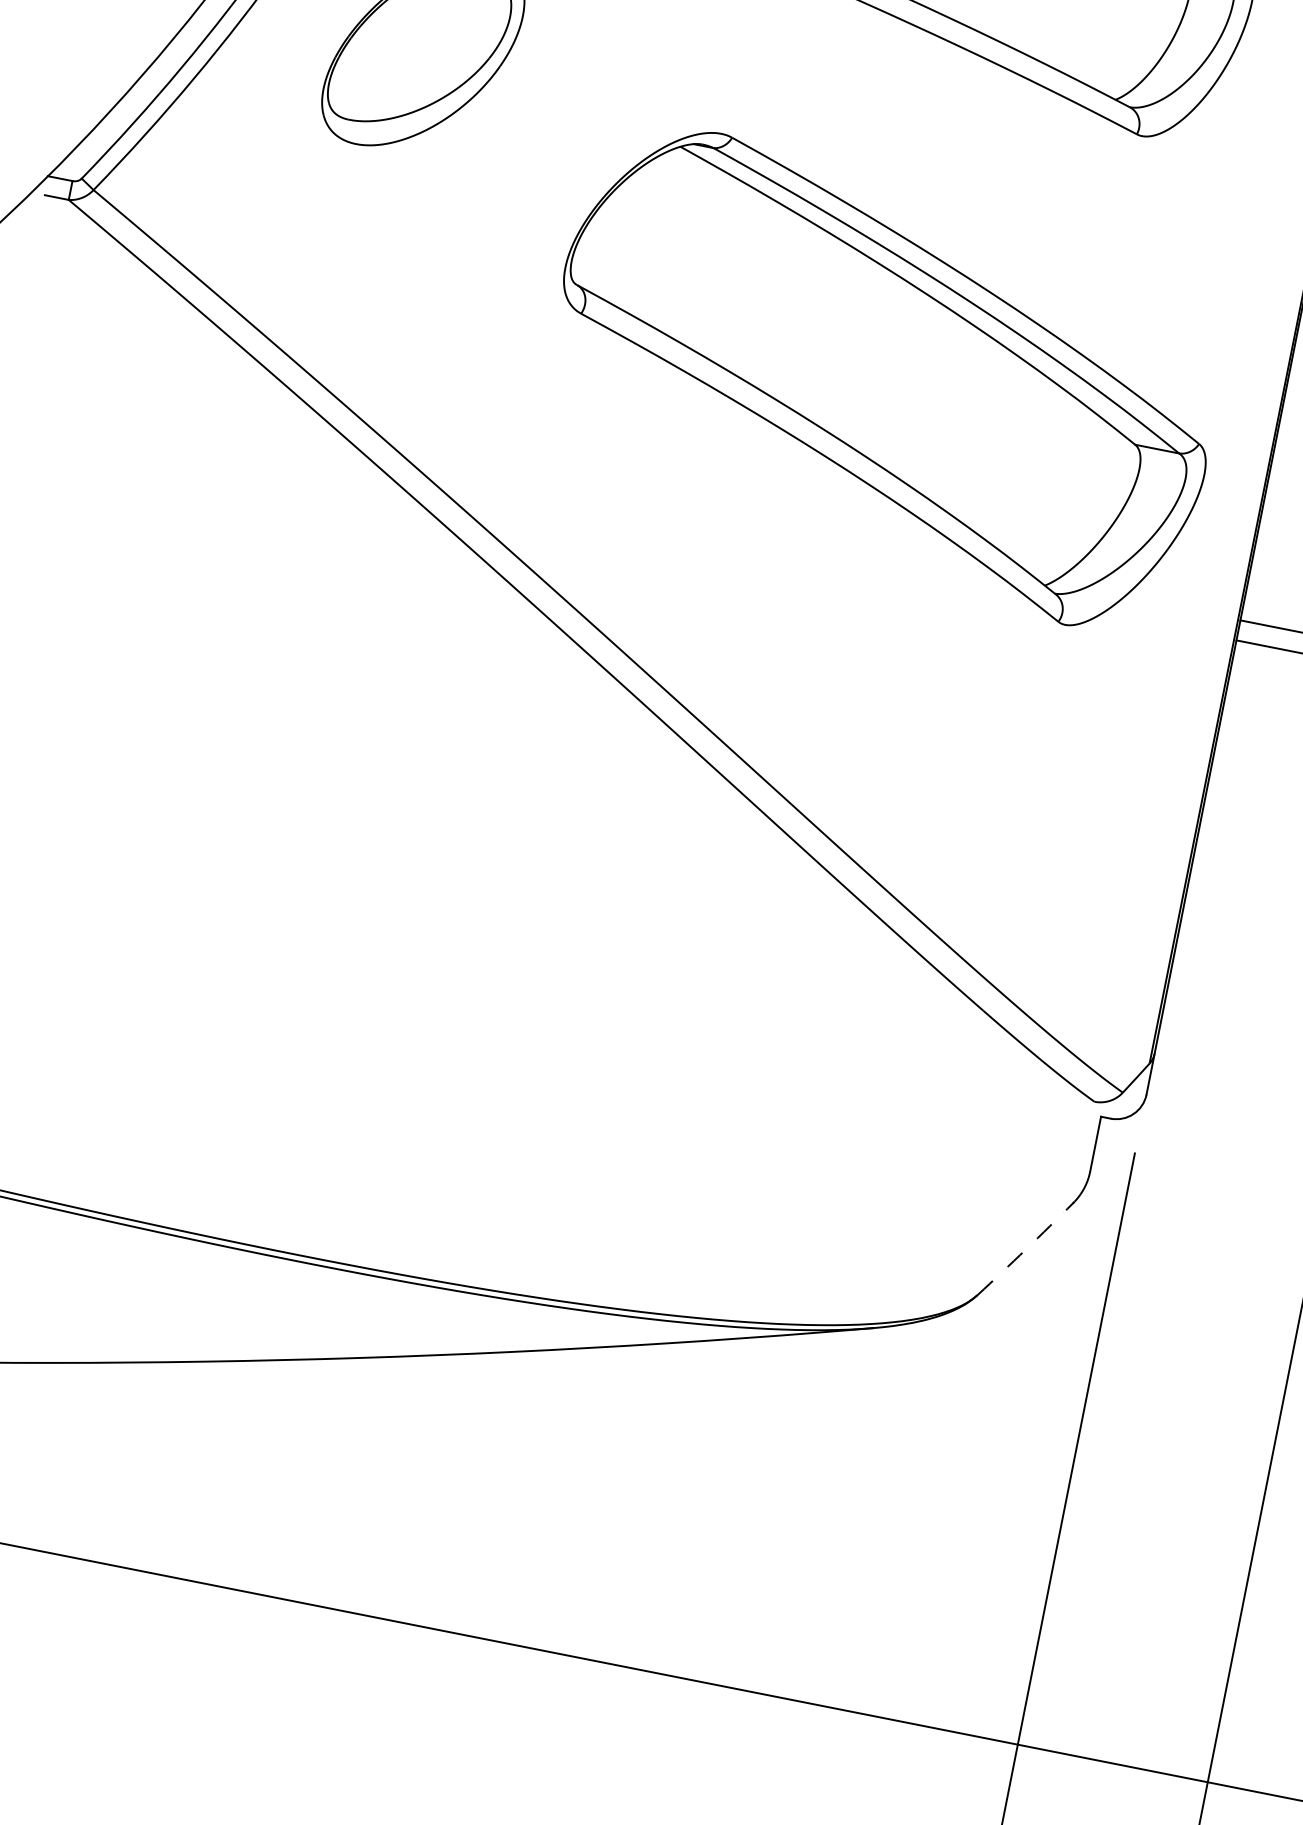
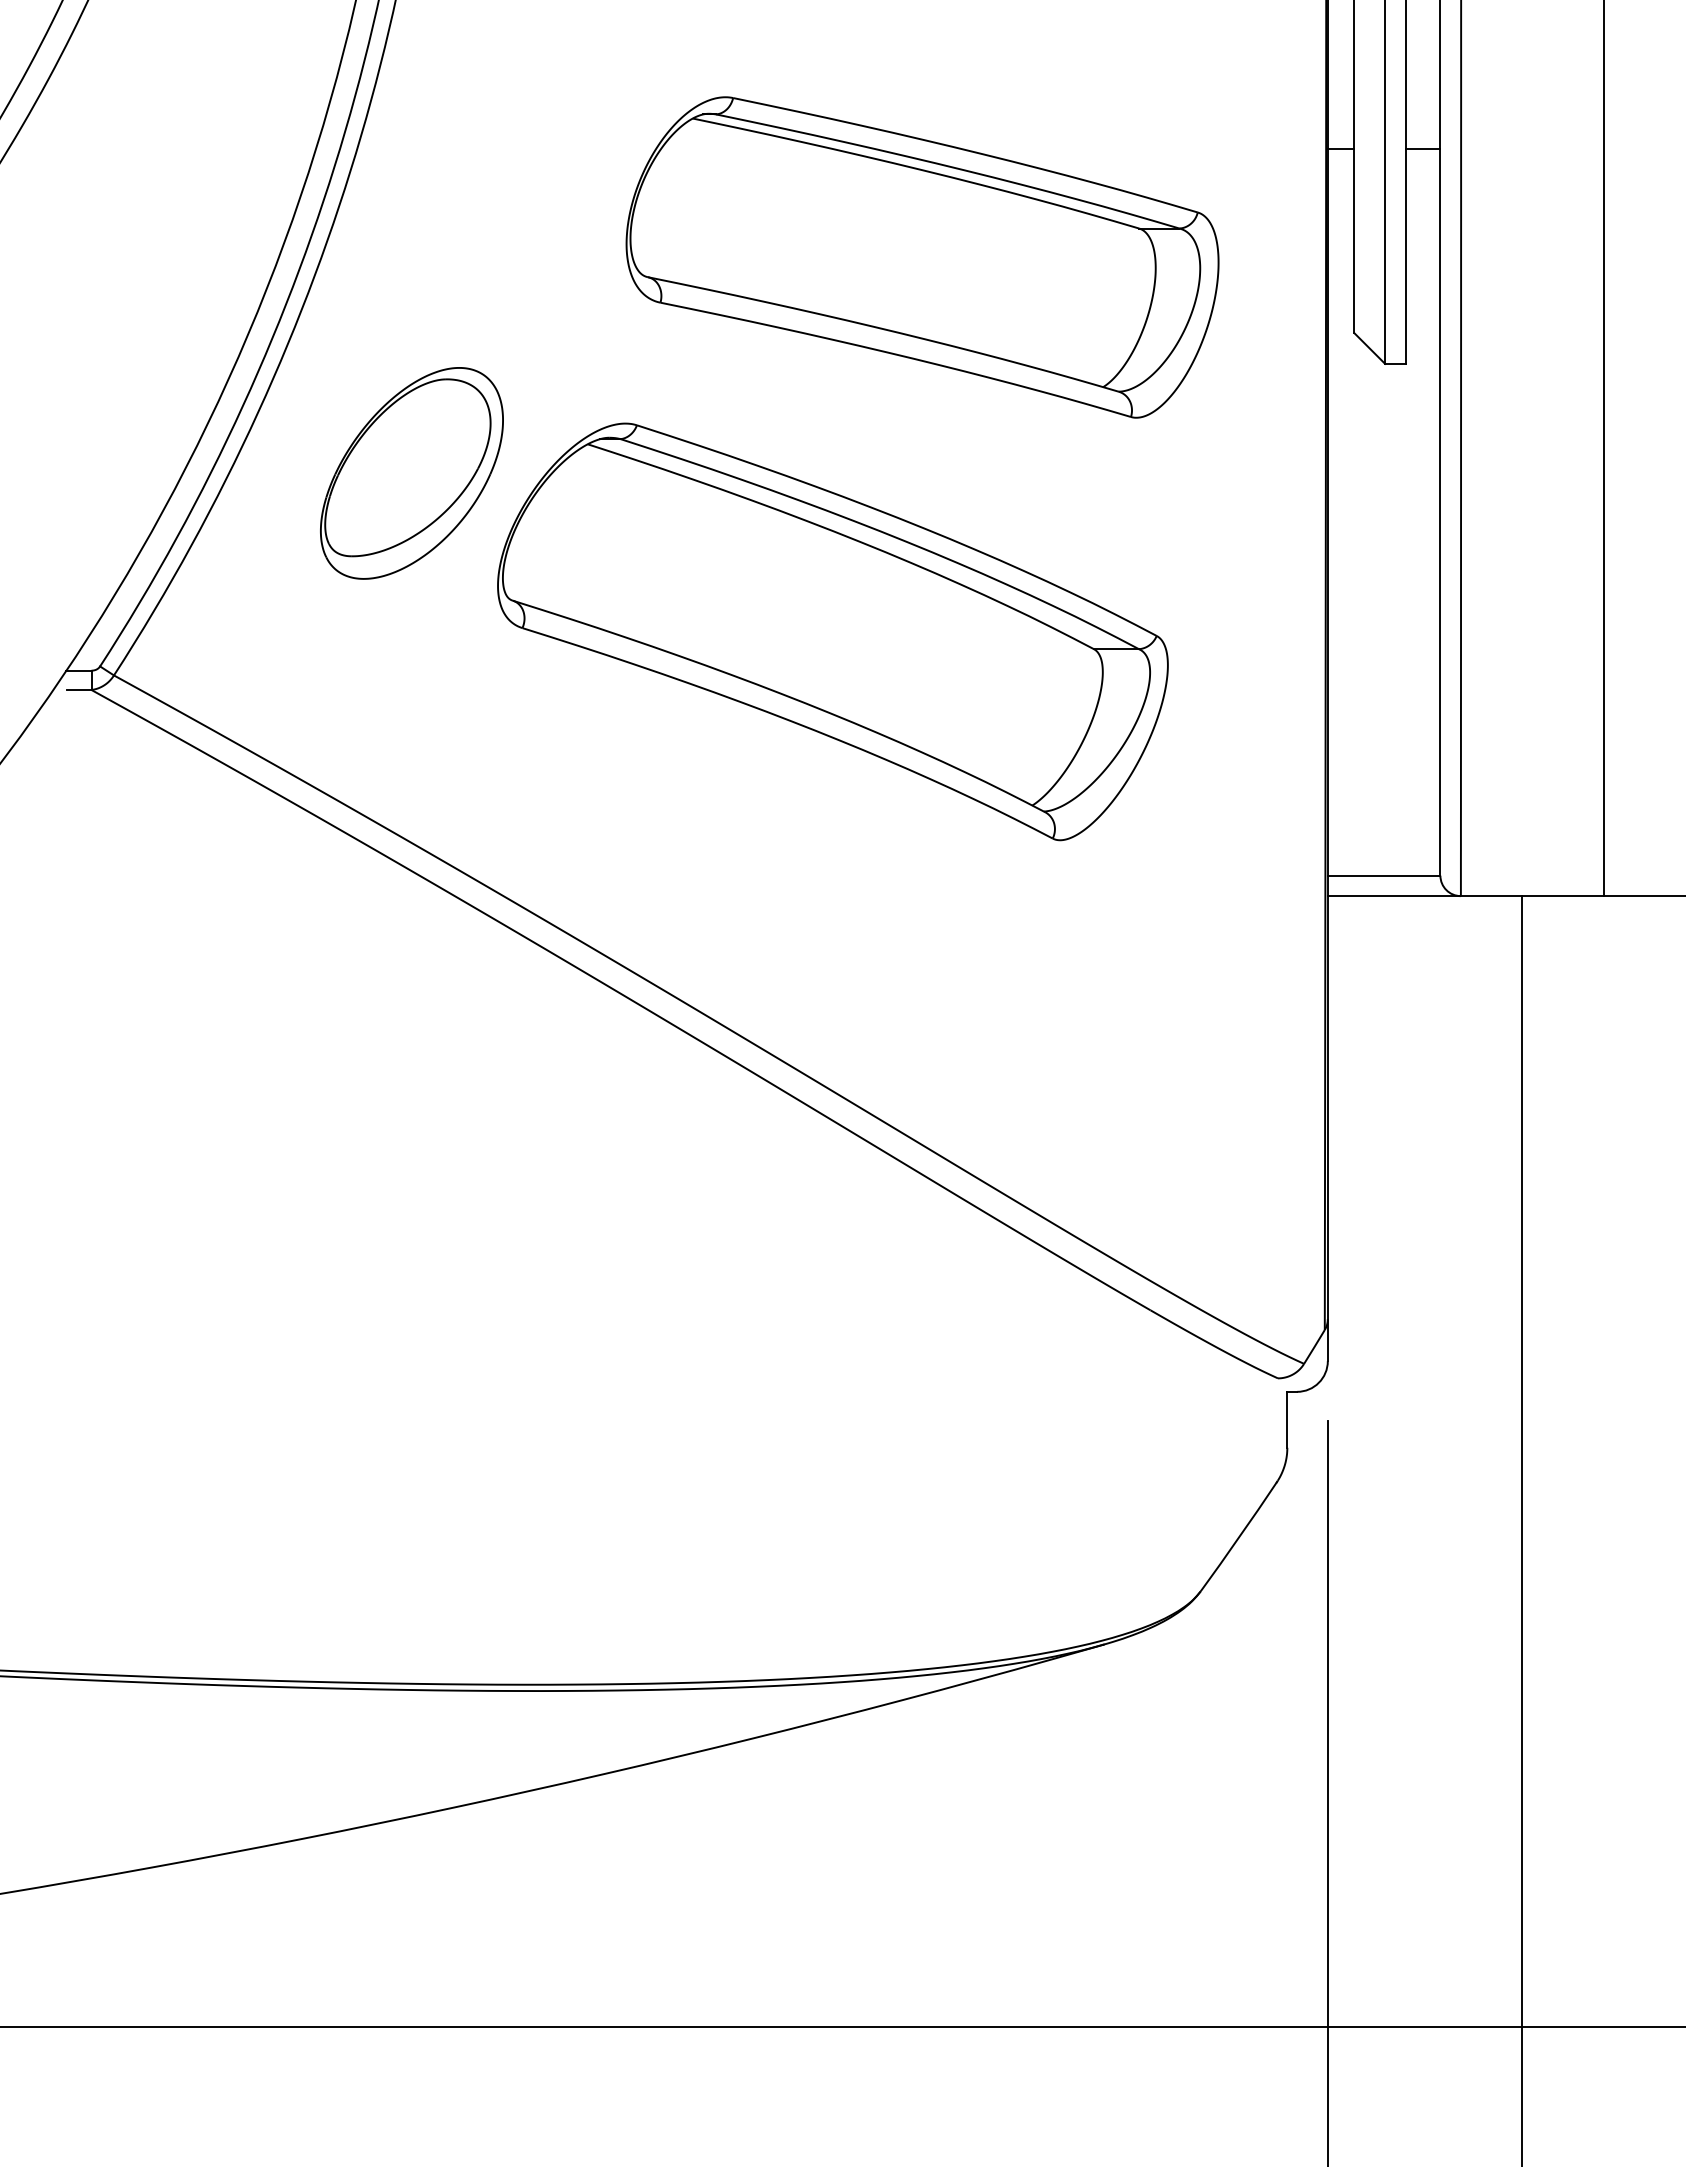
part: (883, 376) -> (832, 631), moved
arc: (1026, 1249) -> (1239, 1537), dashed -> solid

